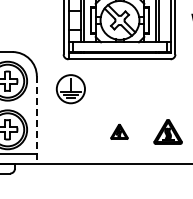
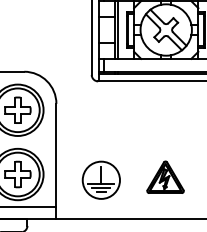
part: (70, 89) -> (100, 180), moved
line: (36, 120) -> (55, 162), dashed -> solid
part: (119, 131) -> (165, 176), size x1.67

